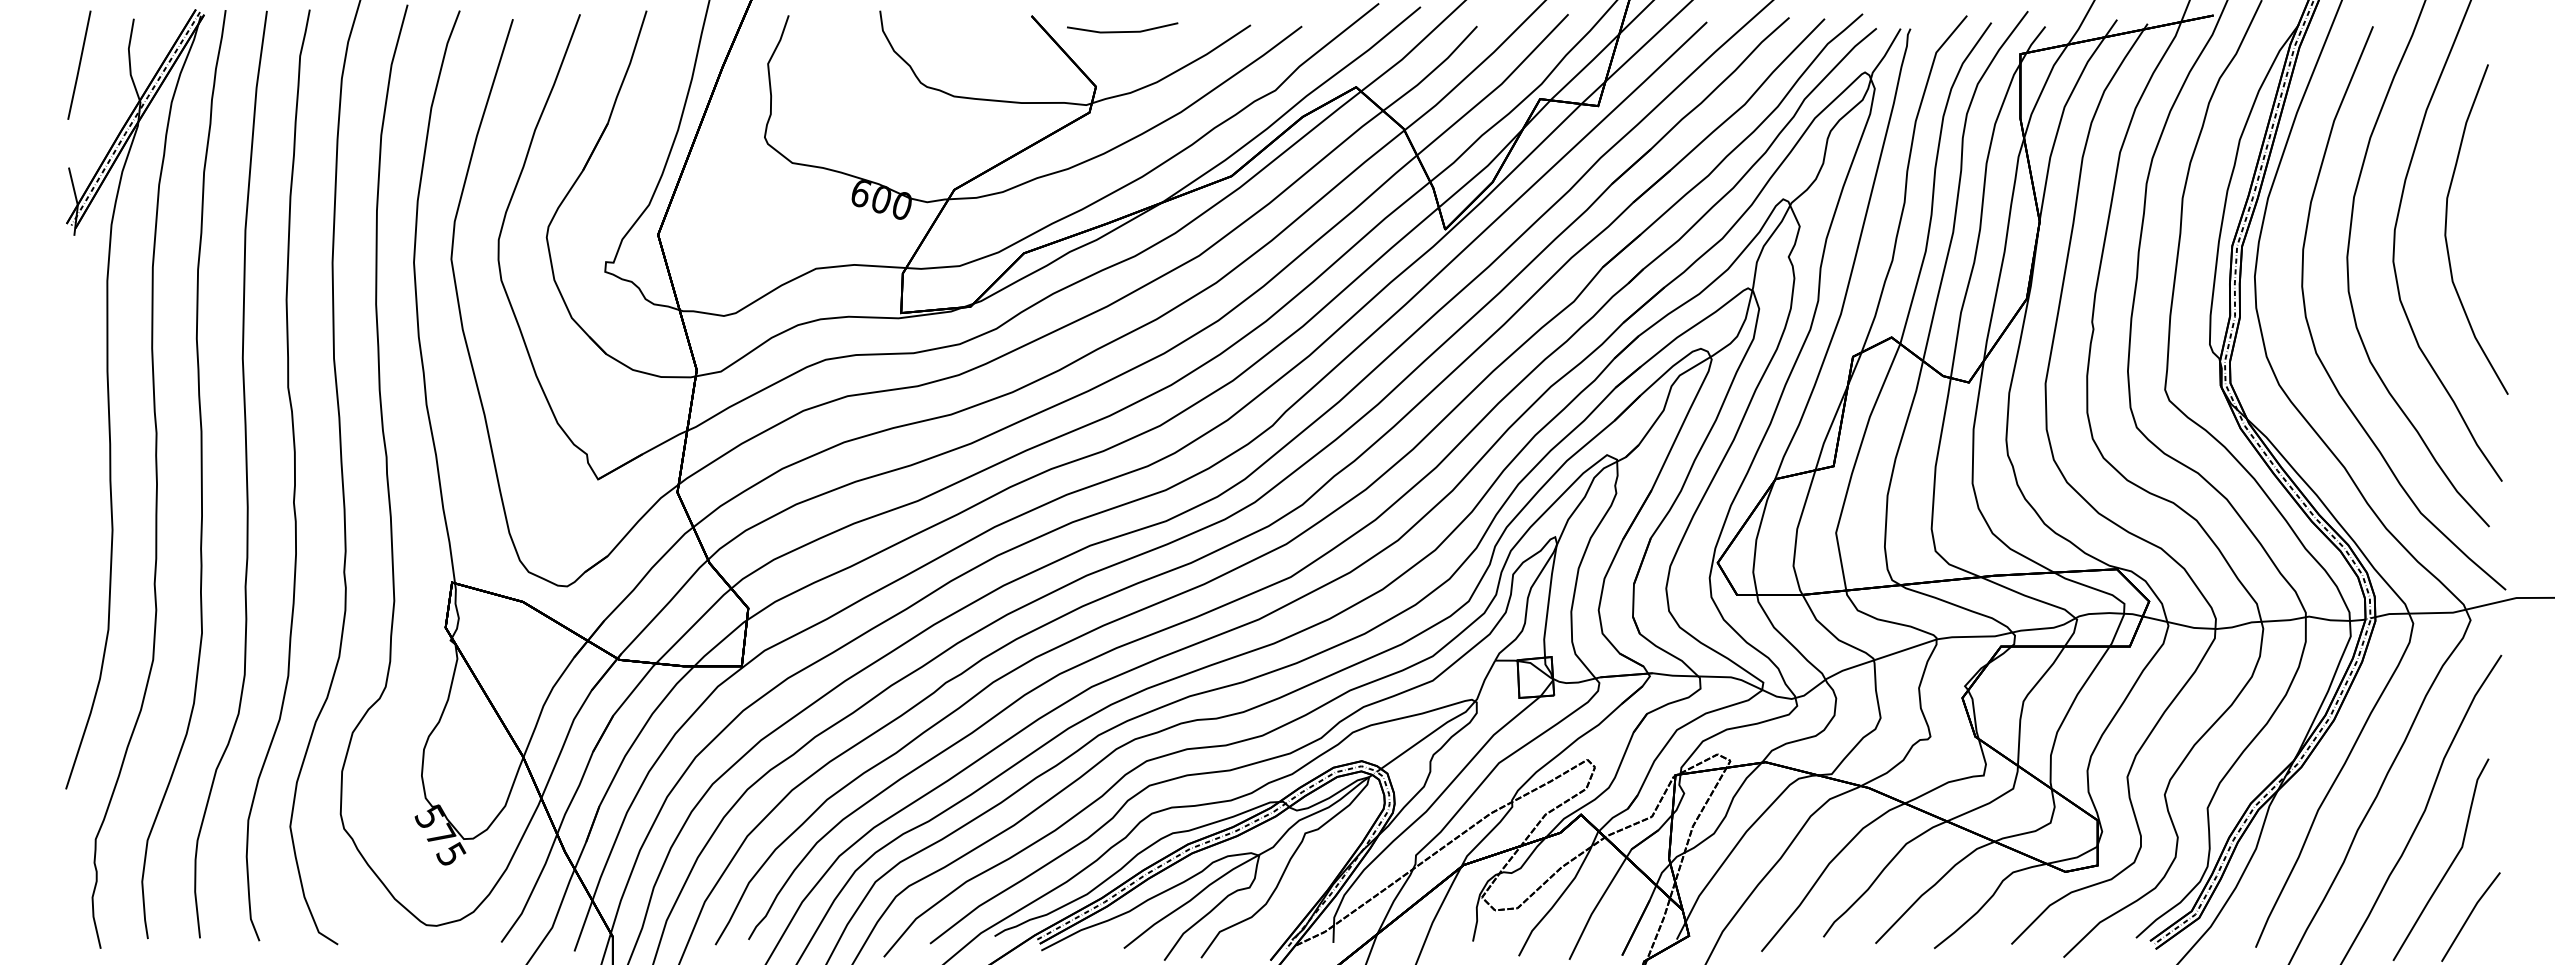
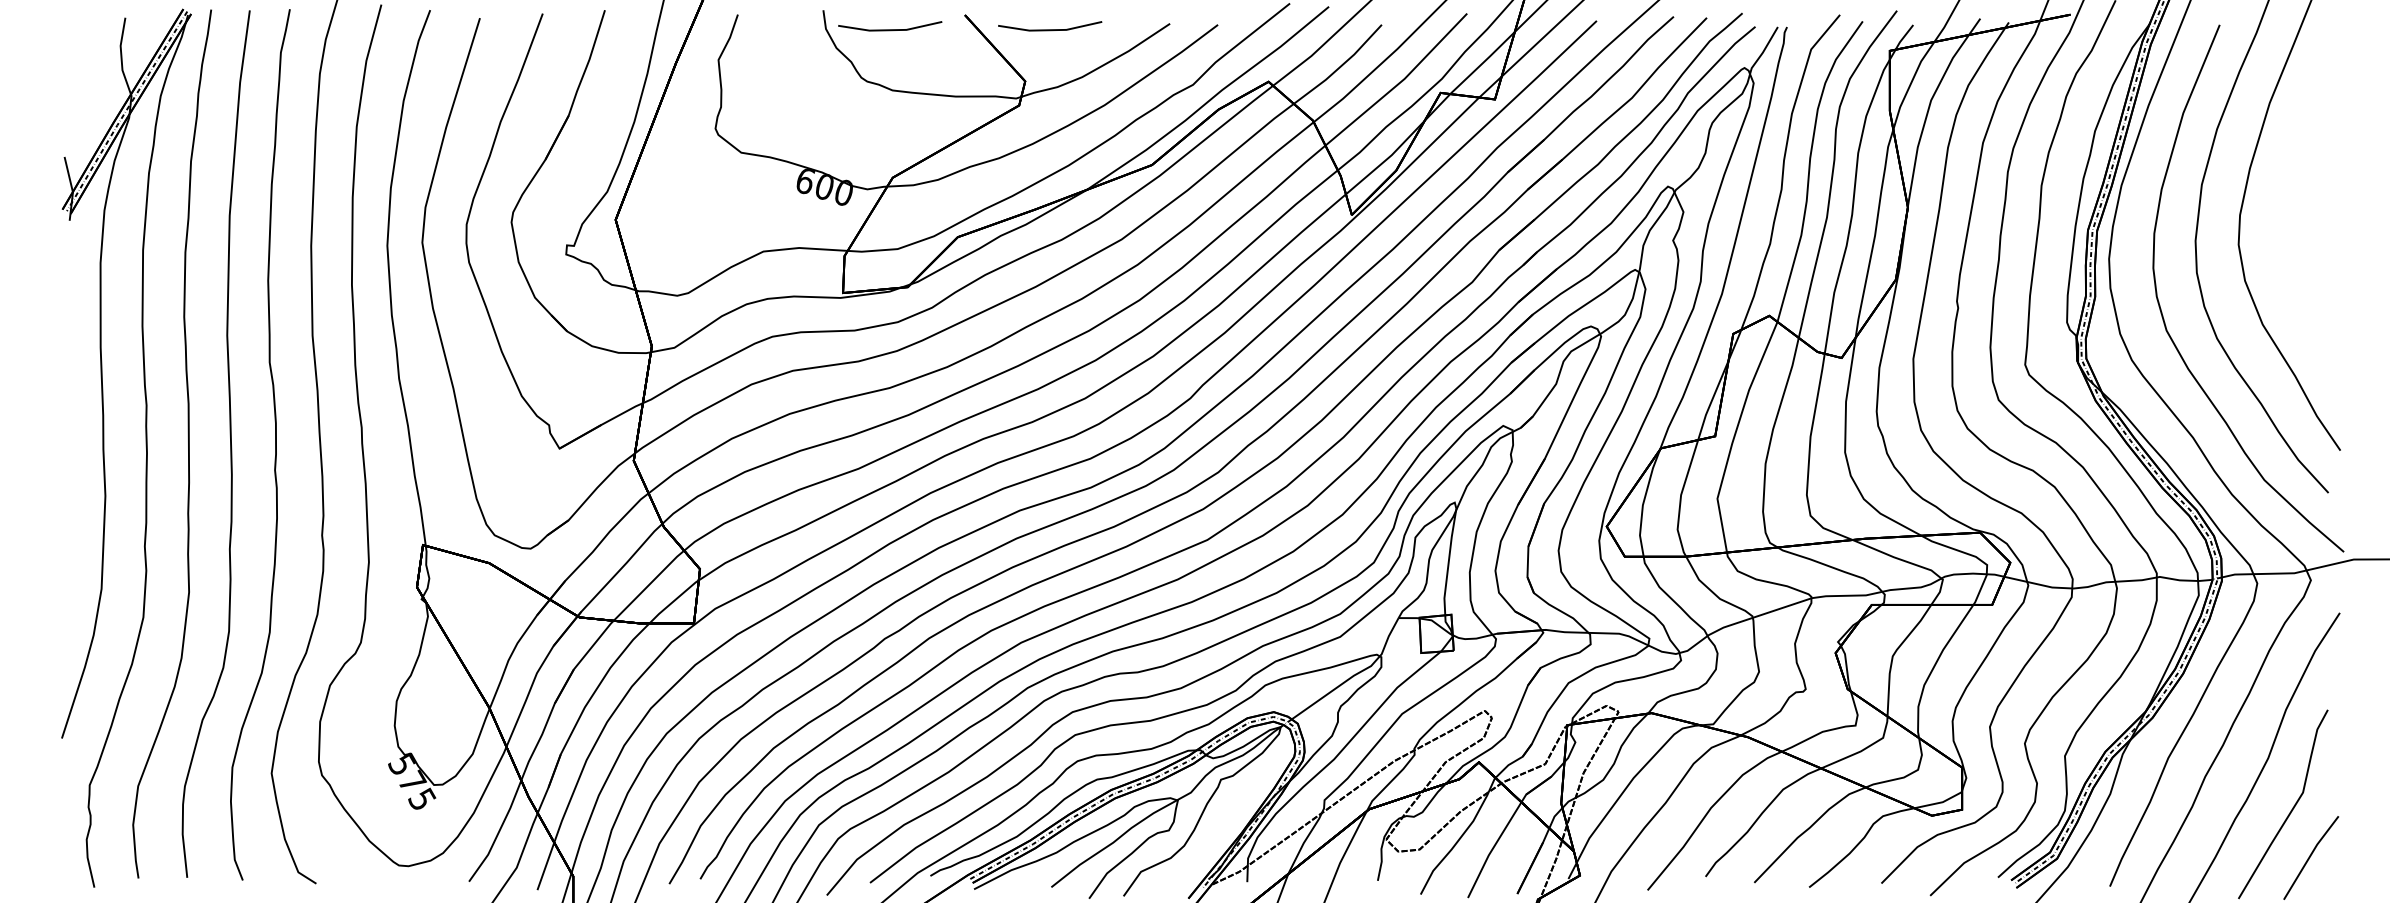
line: (951, 31) -> (890, 29), added
line: (79, 64) -> (74, 60), removed
curve: (2446, 229) -> (2288, 214), removed

